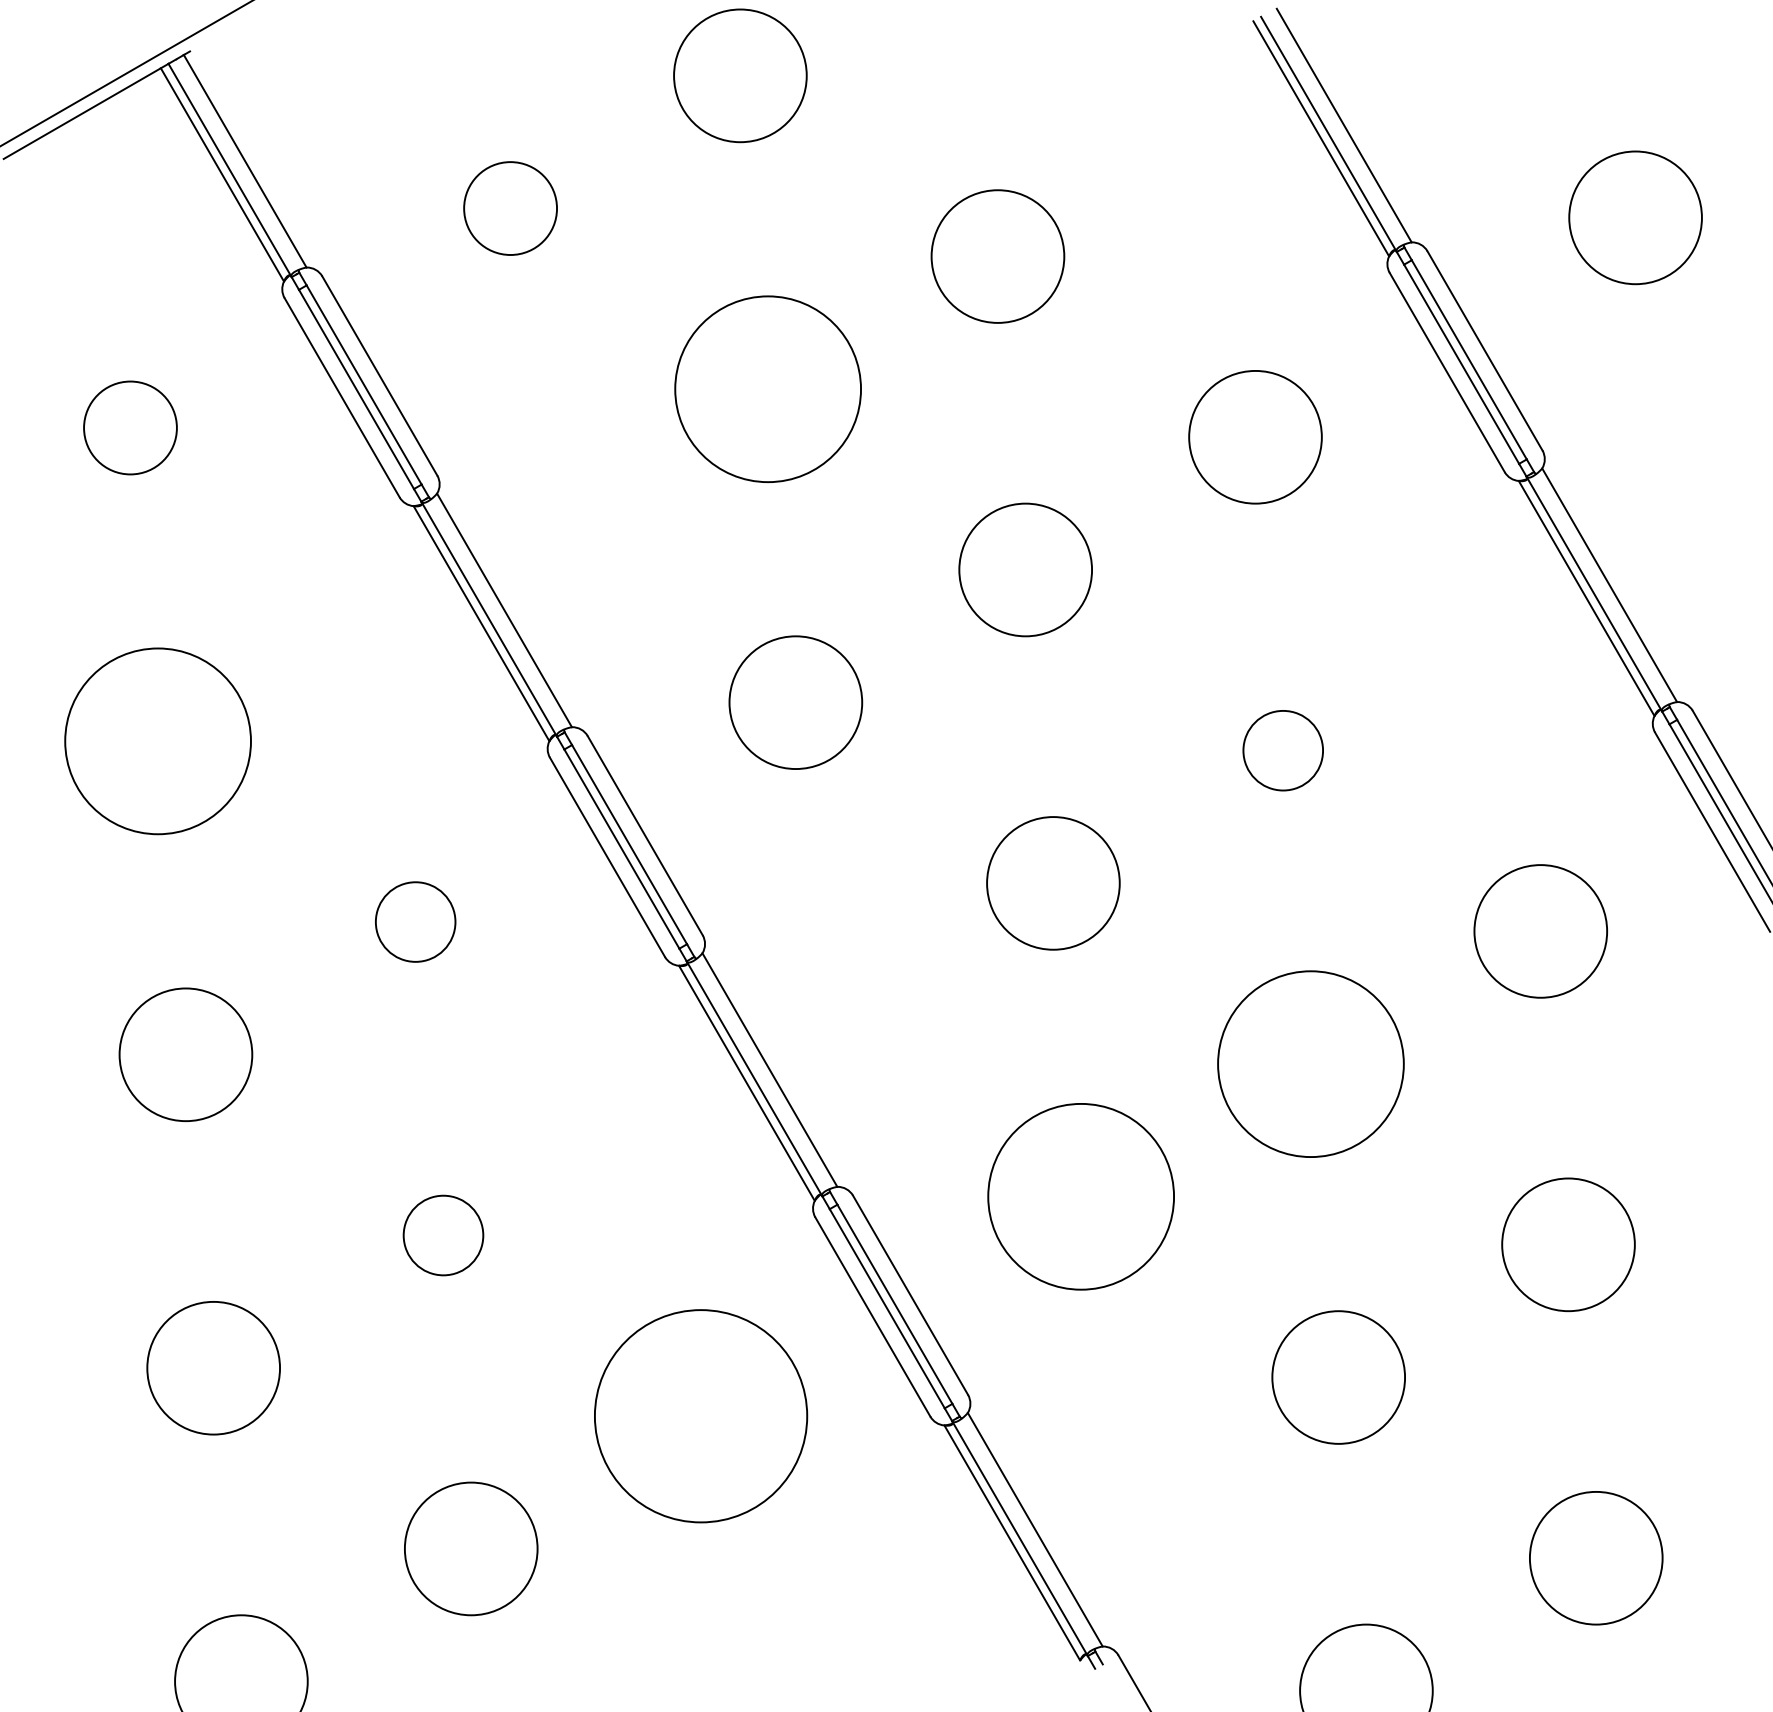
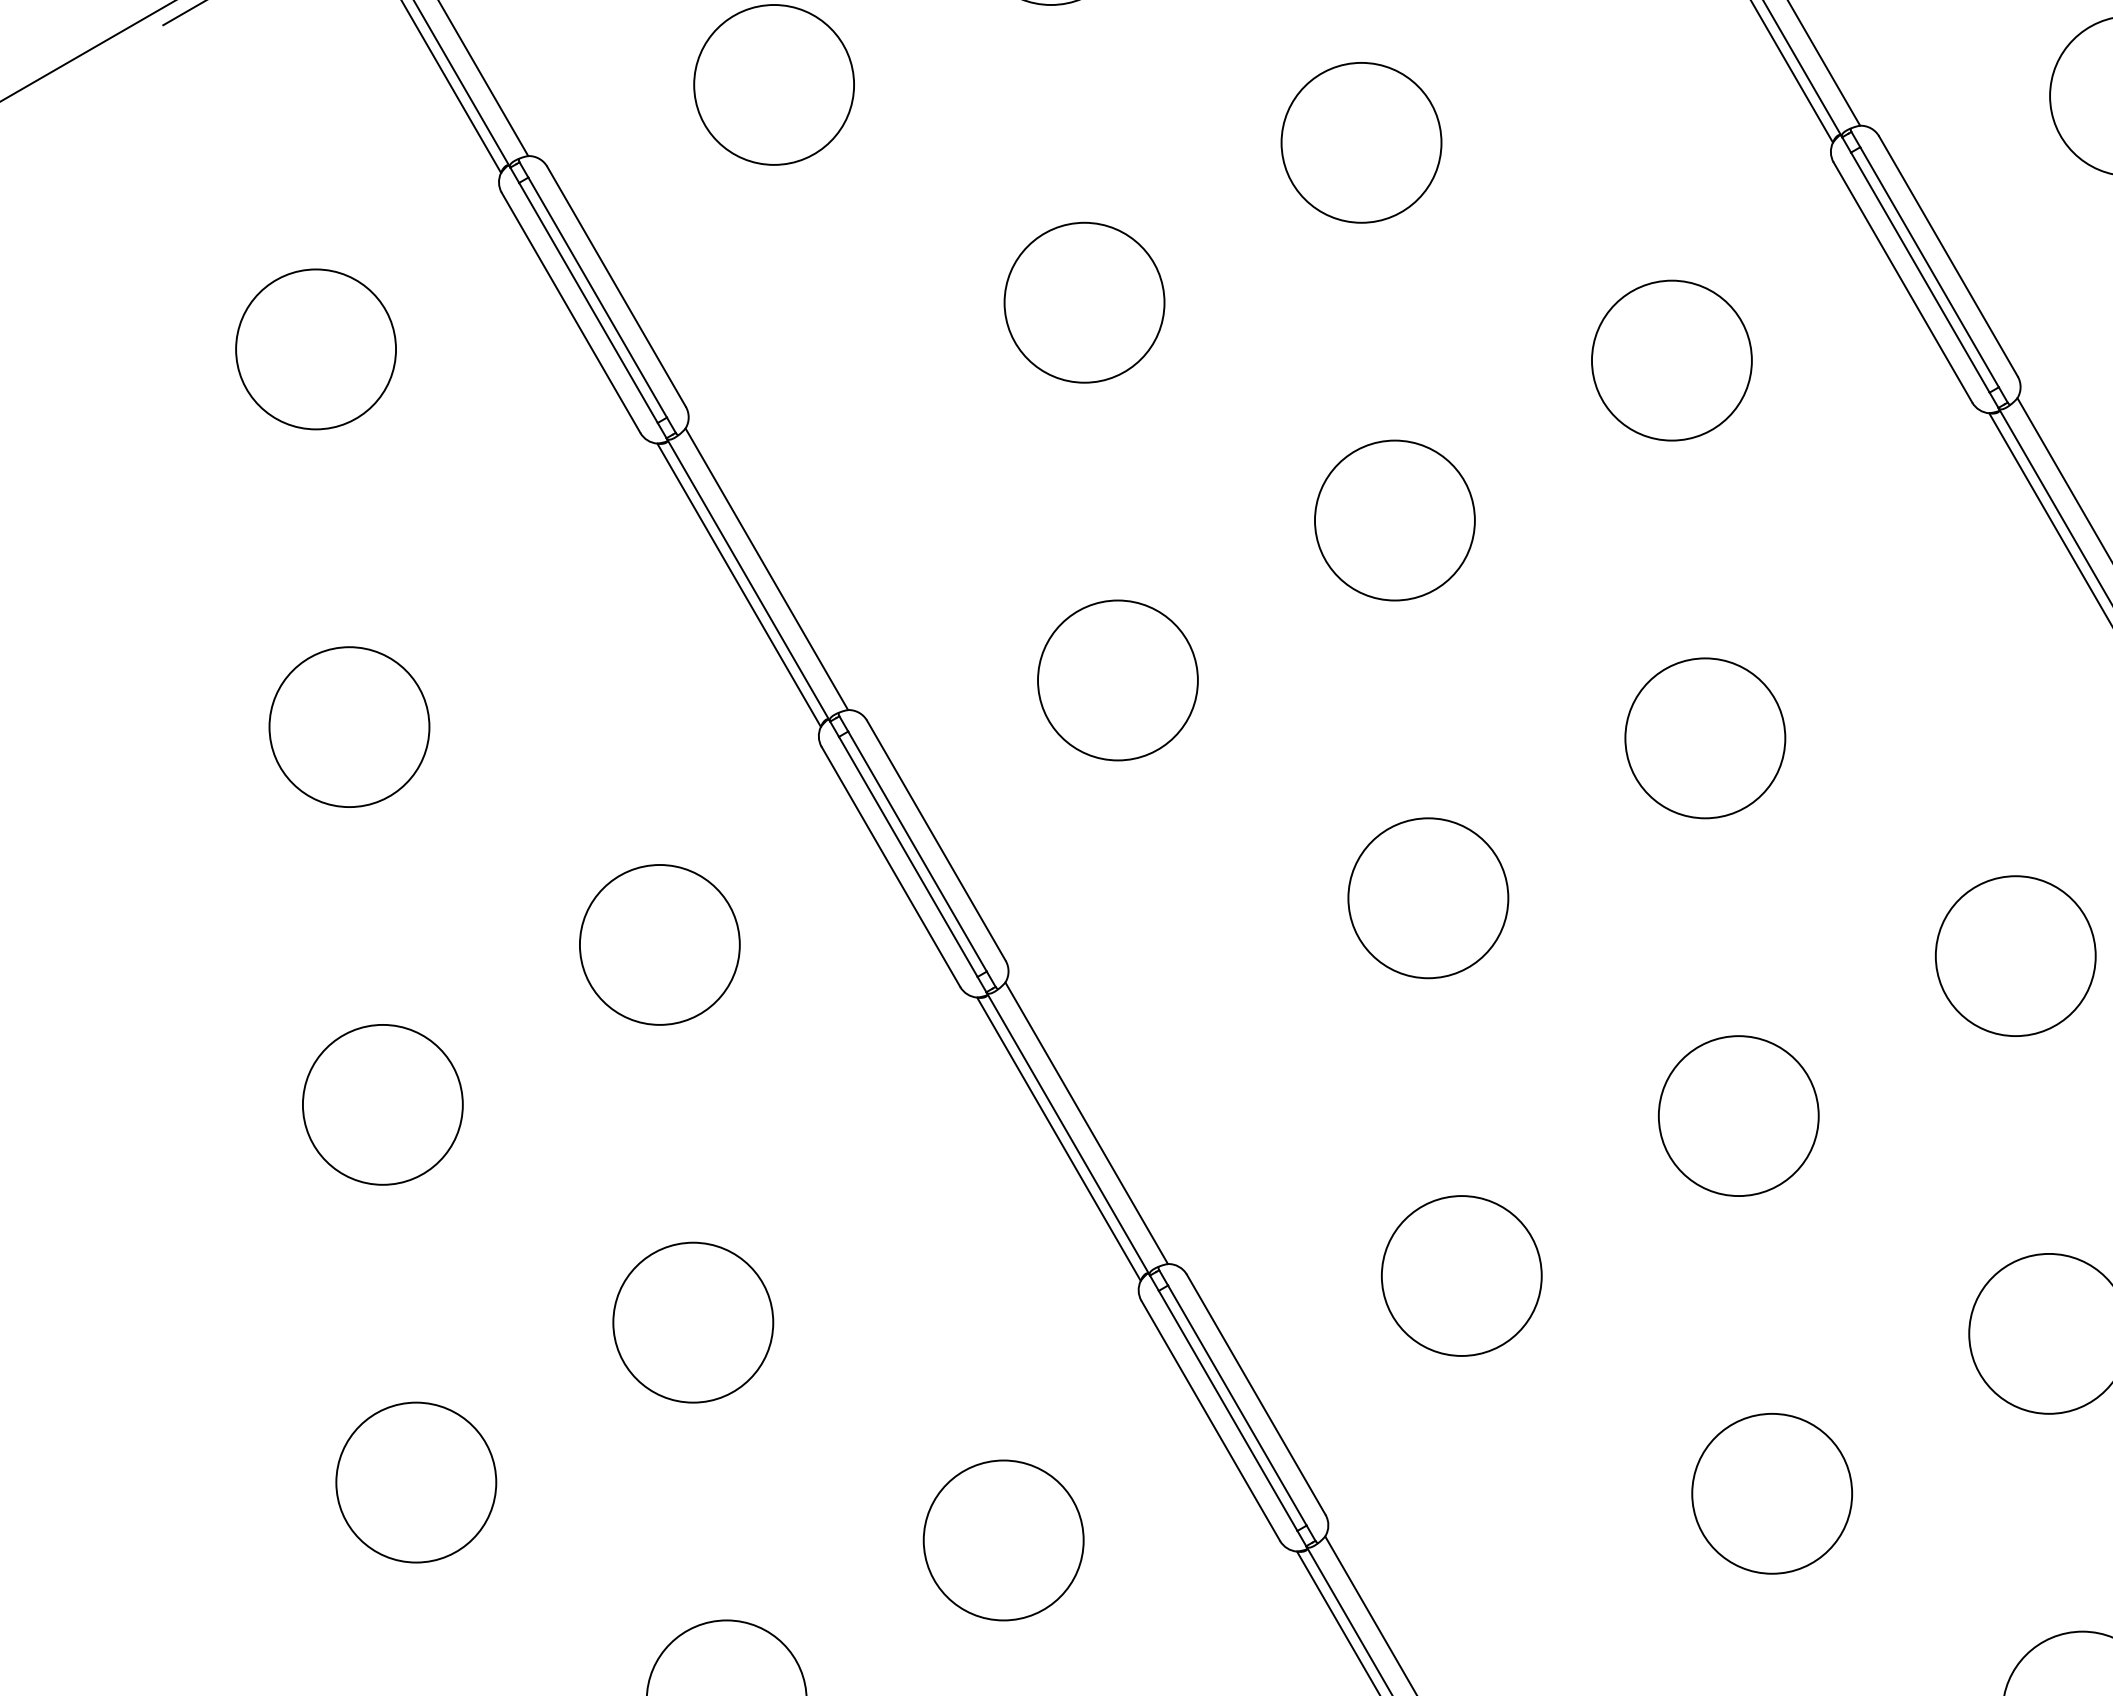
circle: (510, 208) -> (774, 84), size x1.43
circle: (767, 388) -> (1083, 301), size x0.71
circle: (130, 427) -> (316, 348), size x1.43
circle: (158, 741) -> (349, 727), size x0.71
circle: (1282, 750) -> (1704, 738), size x1.67
circle: (415, 921) -> (659, 944), size x1.67
circle: (1310, 1063) -> (1738, 1115), size x0.71
circle: (1080, 1196) -> (1461, 1275), size x0.71
circle: (443, 1235) -> (693, 1322), size x1.67
circle: (700, 1415) -> (1003, 1539), size x0.62

